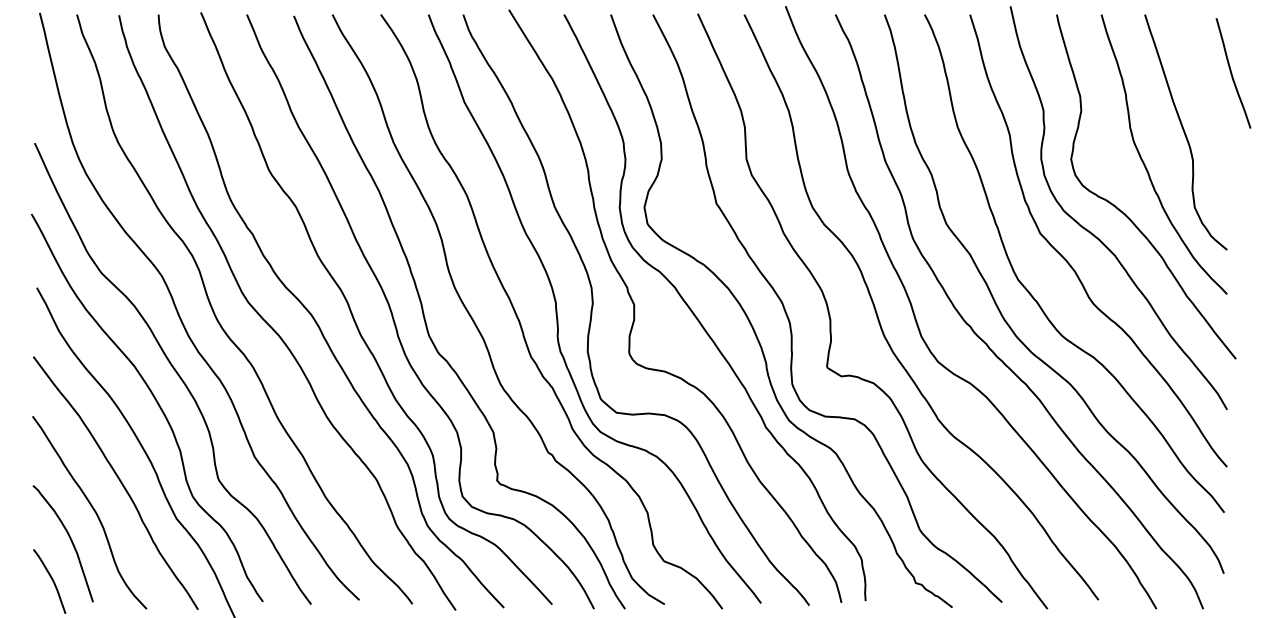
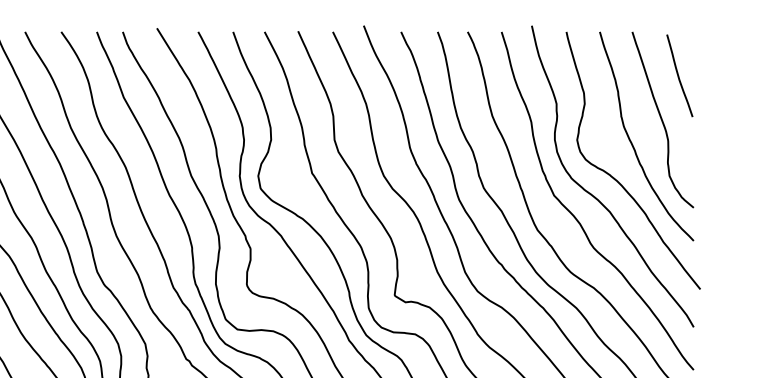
curve: (1232, 73) -> (679, 75), moved

